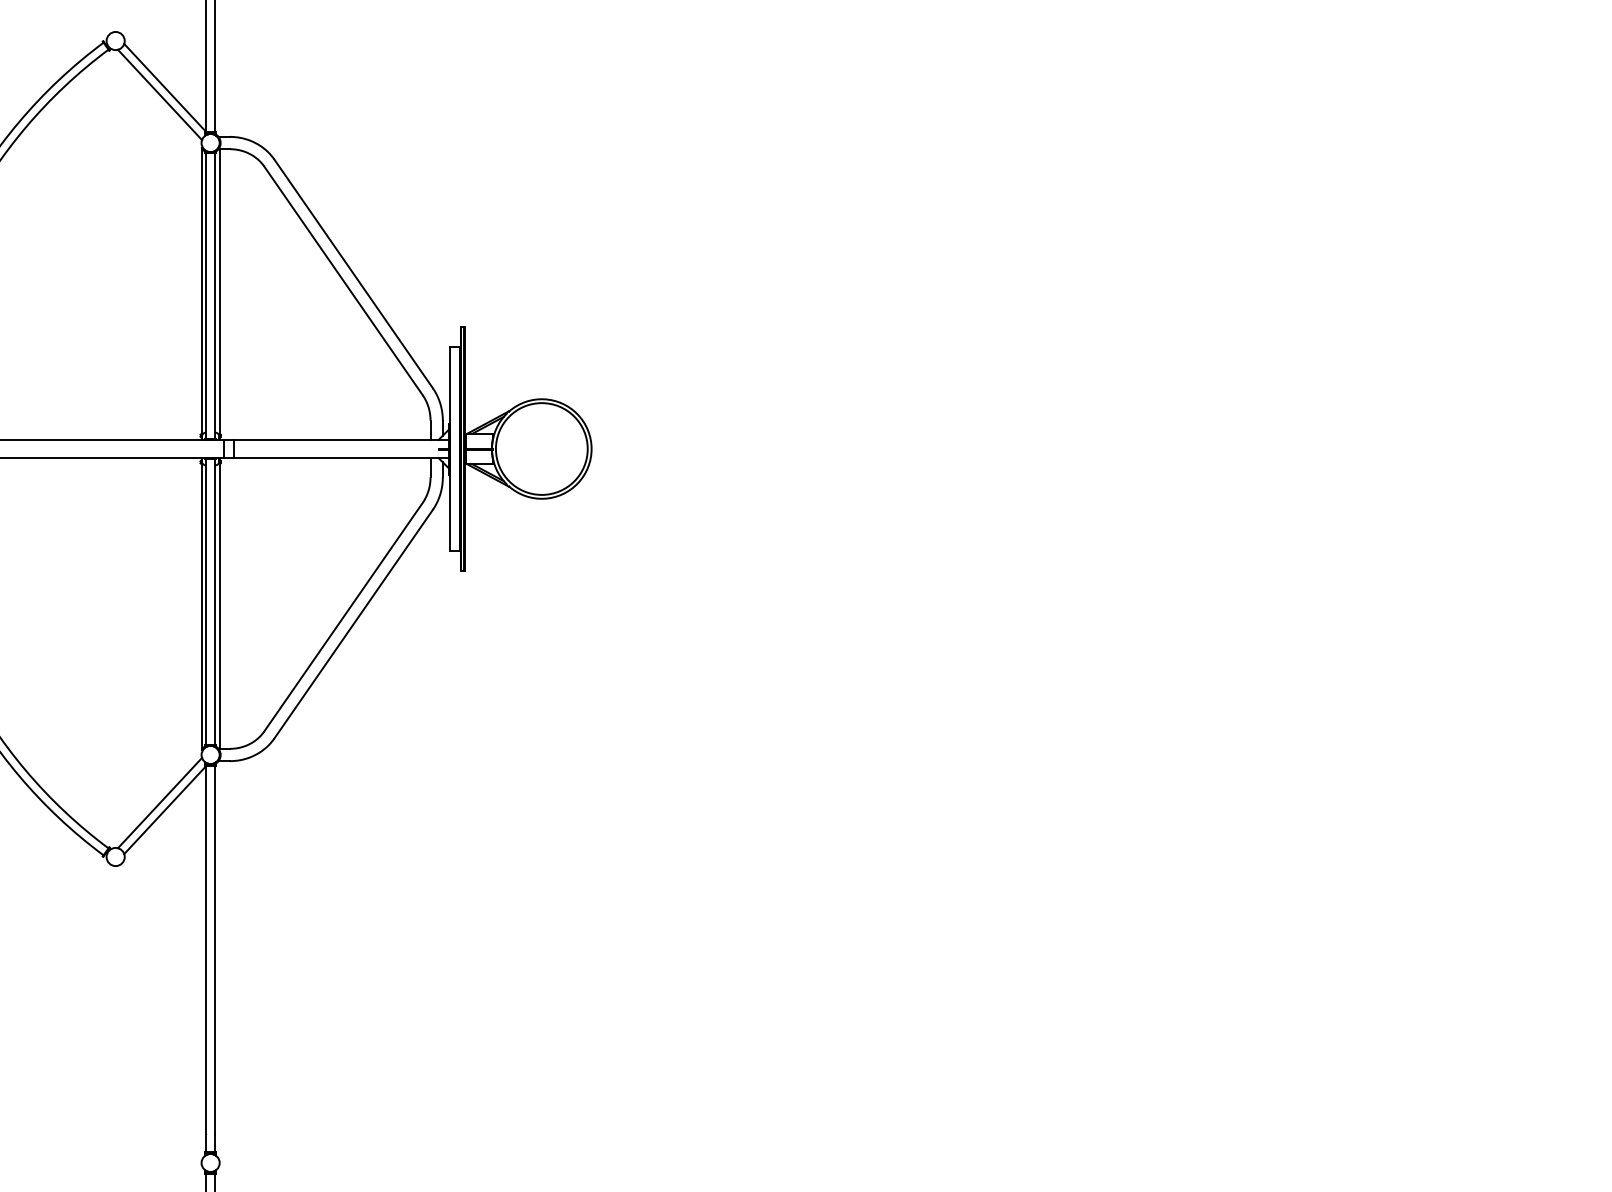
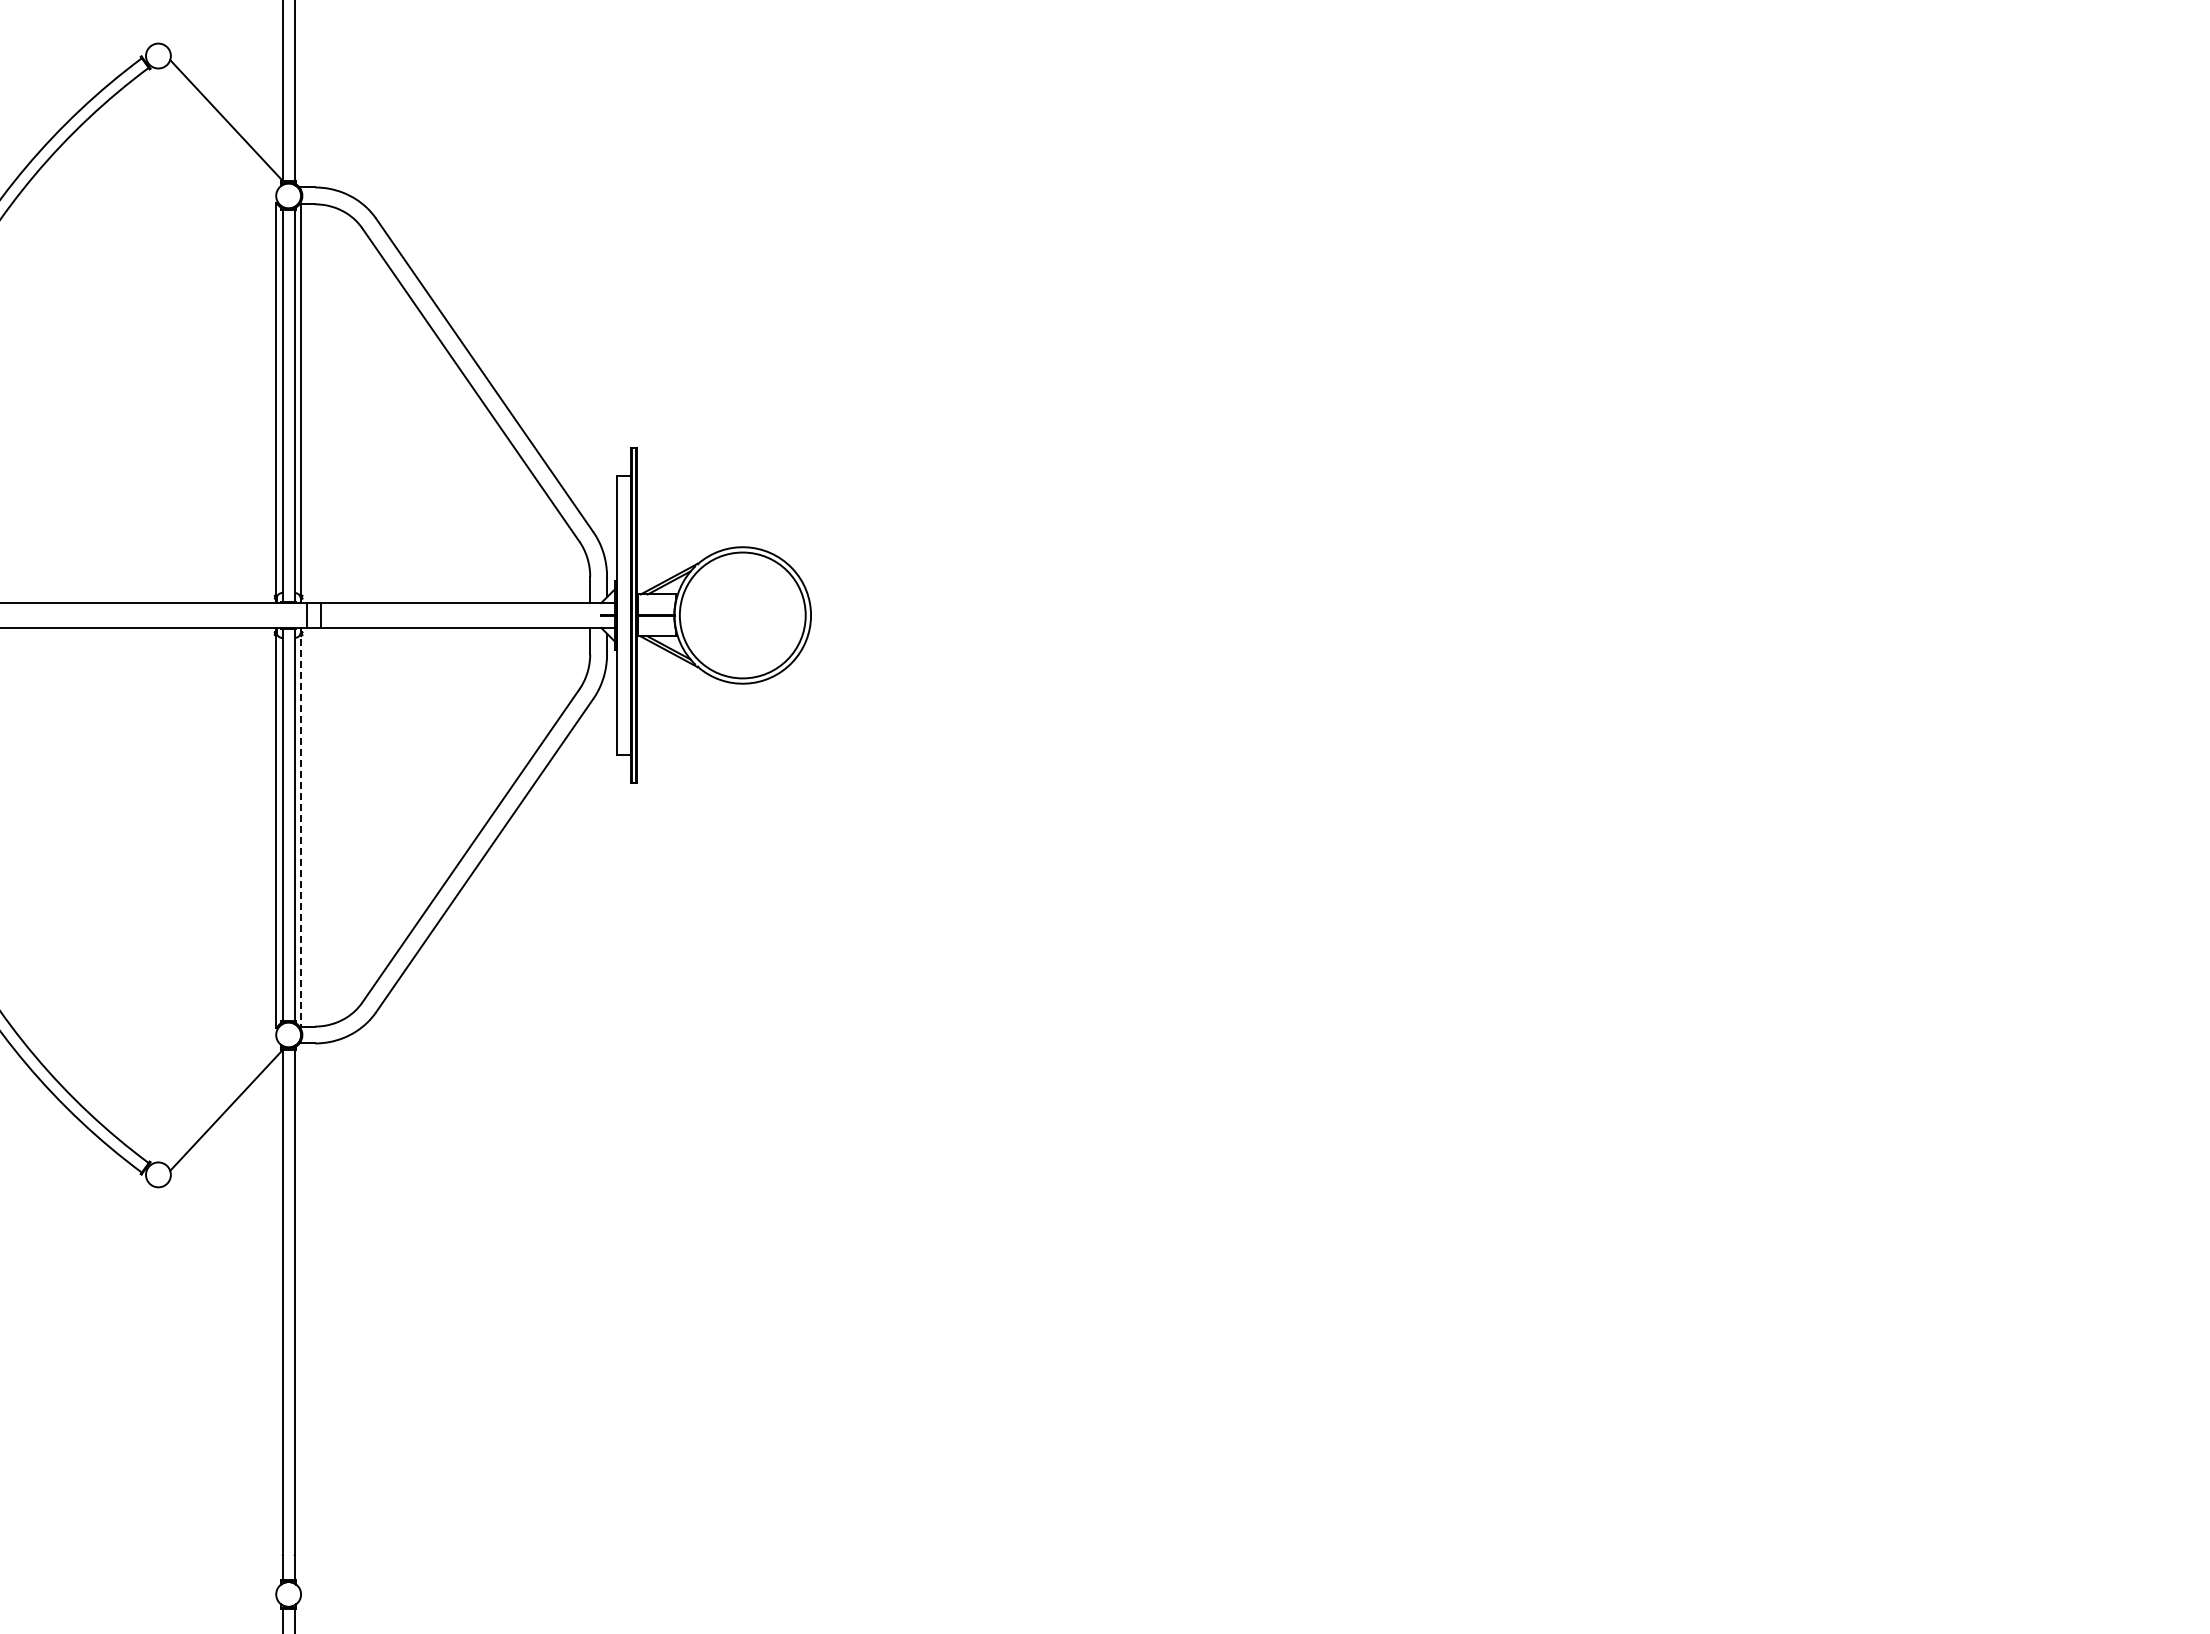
line: (159, 94) -> (218, 129), removed
line: (220, 603) -> (301, 827), solid -> dashed
line: (159, 802) -> (218, 1100), removed

